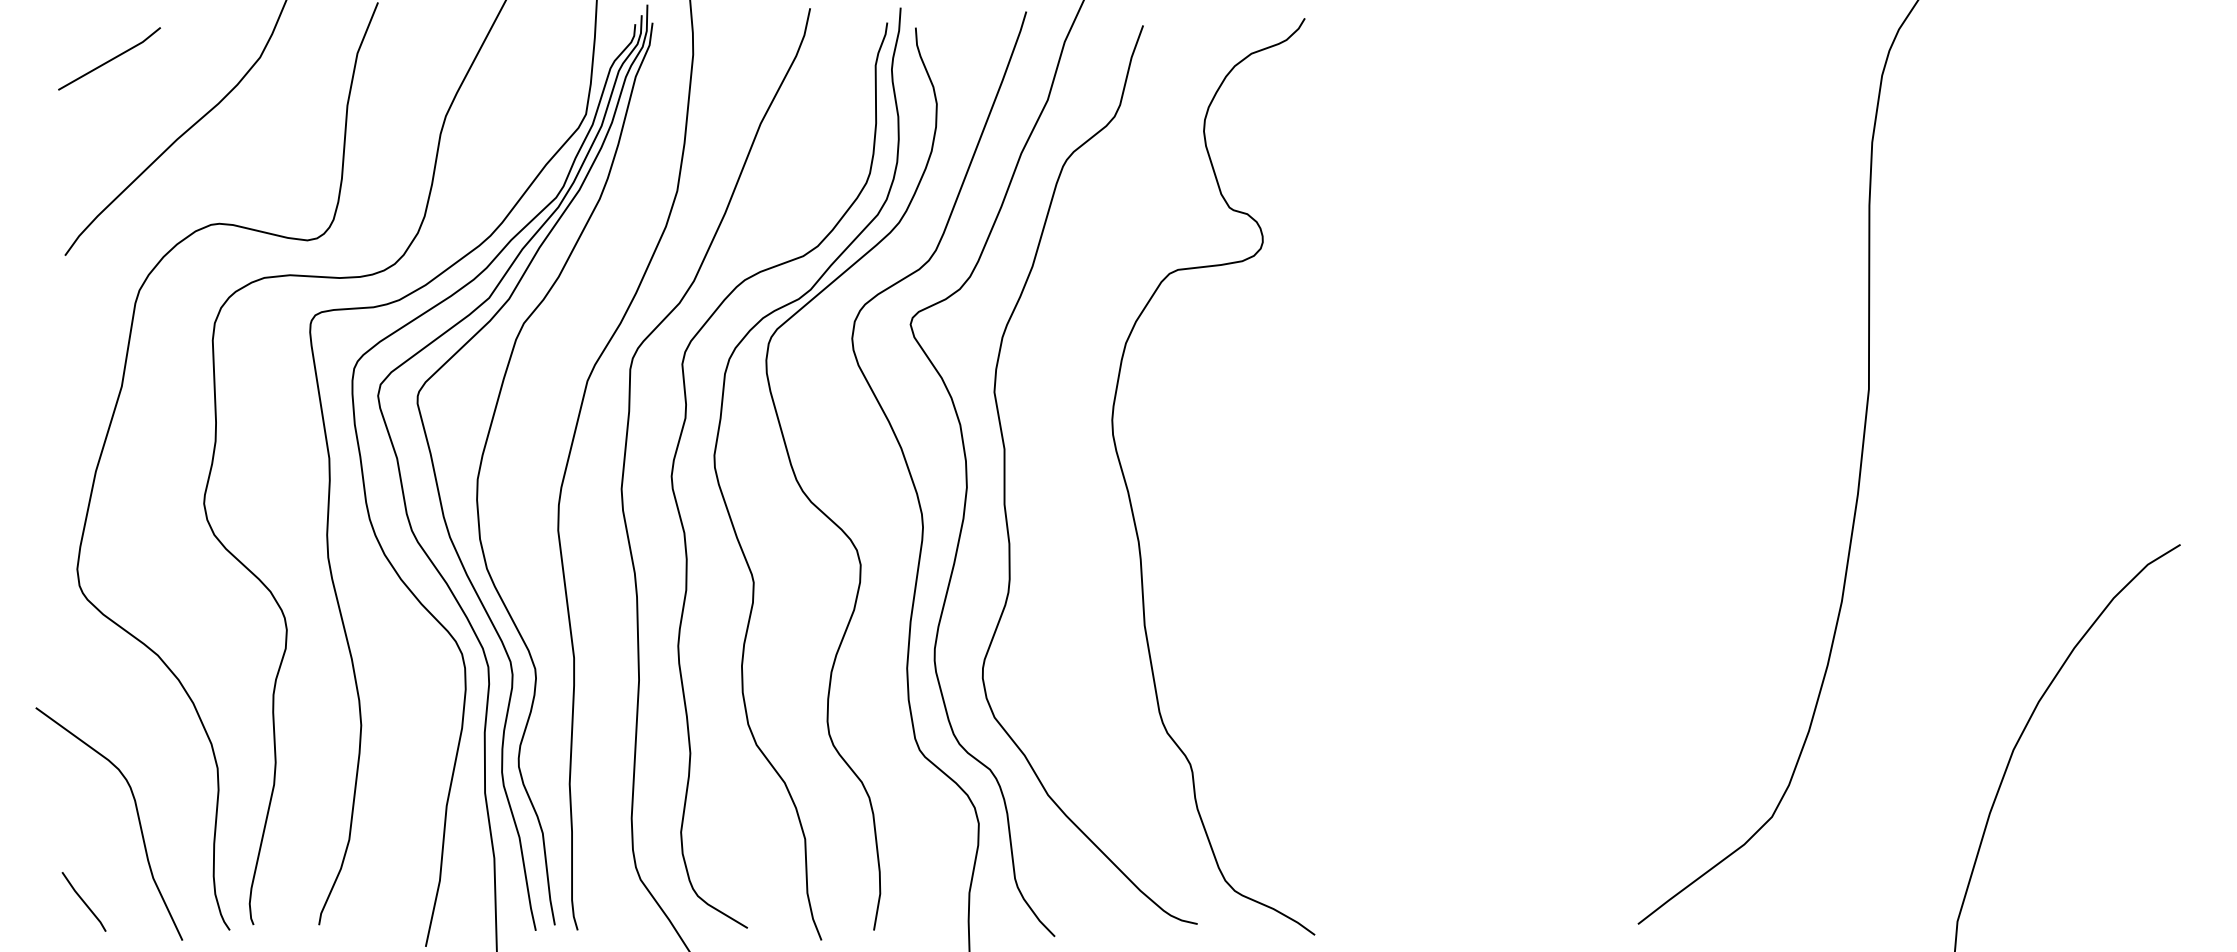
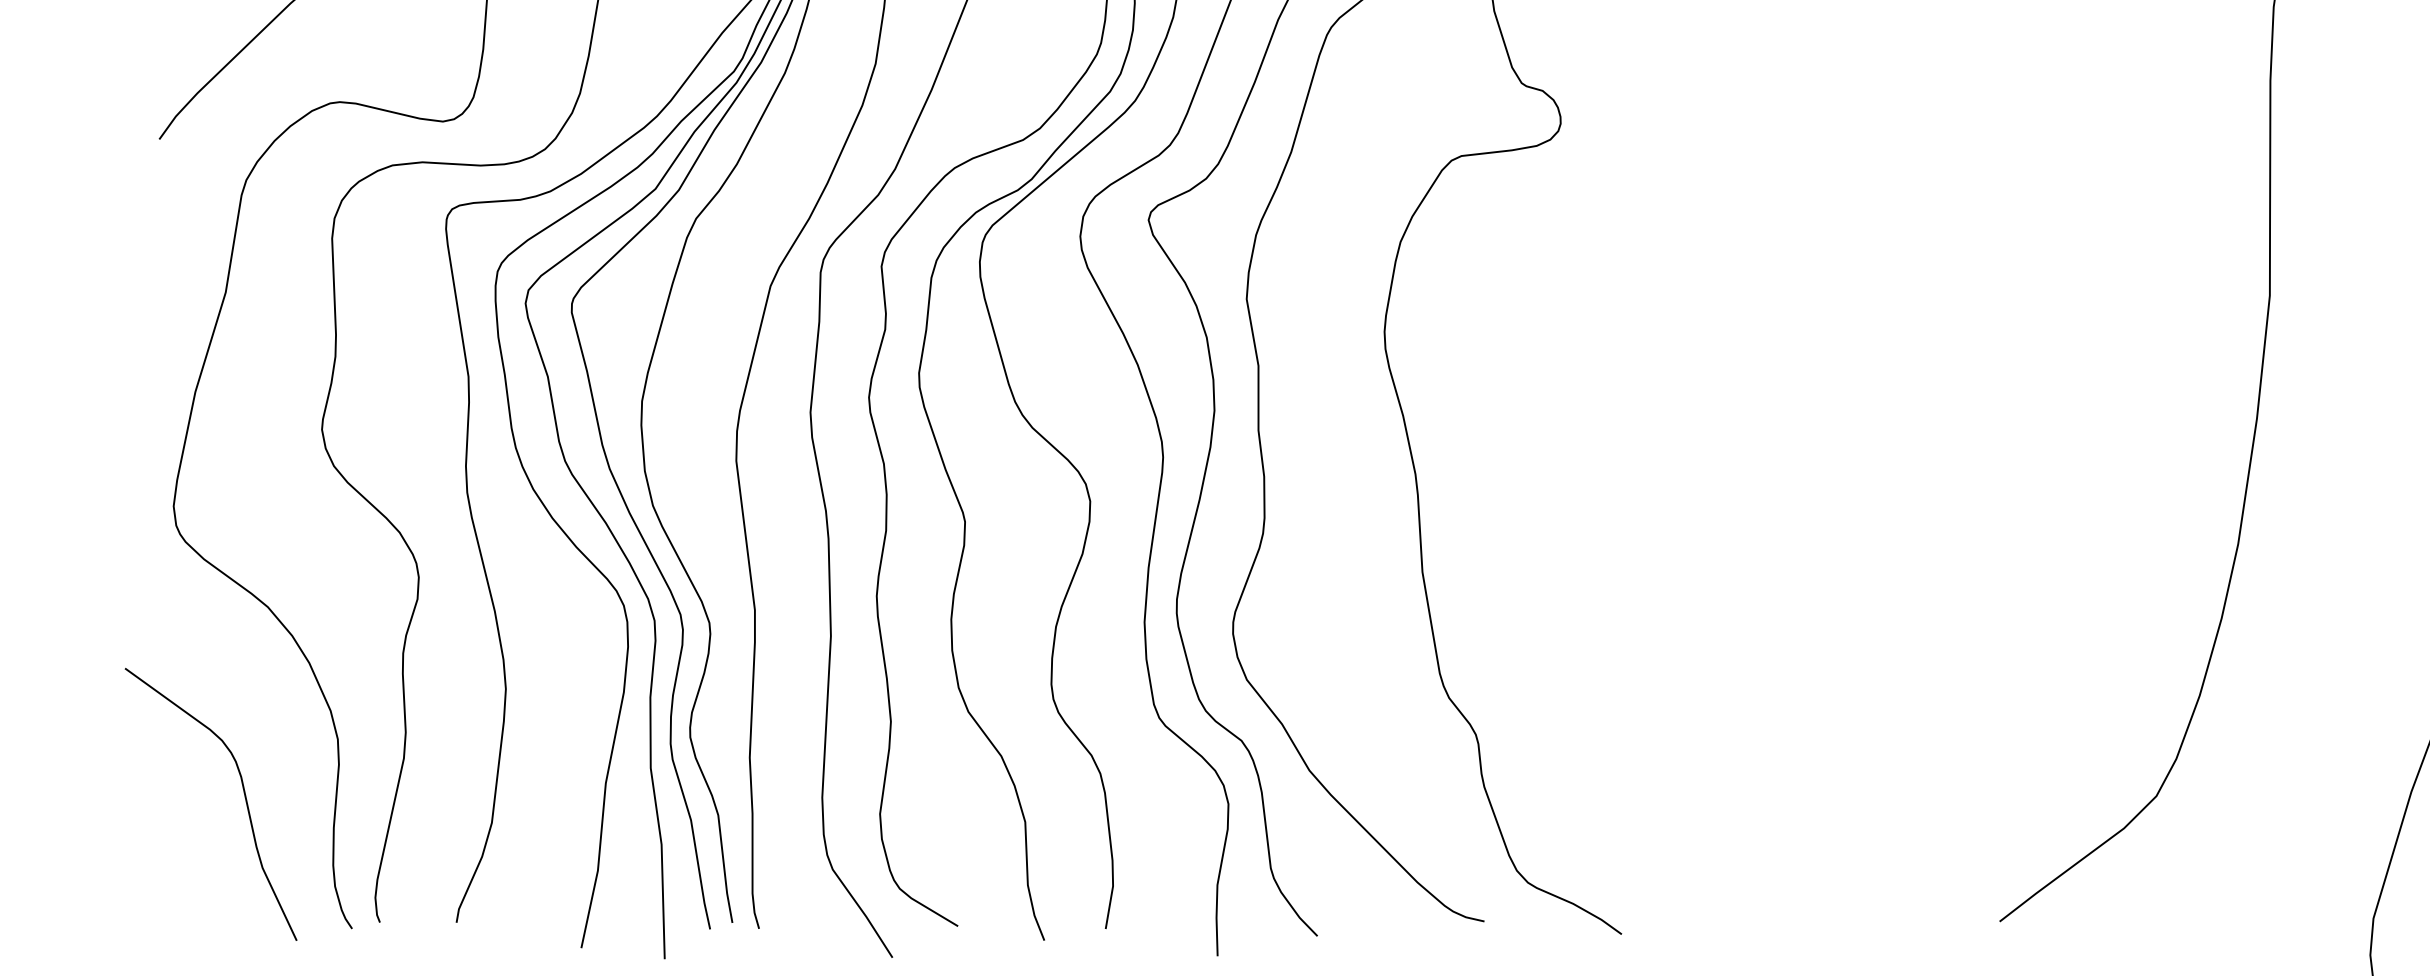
line: (83, 901) -> (180, 895), removed

